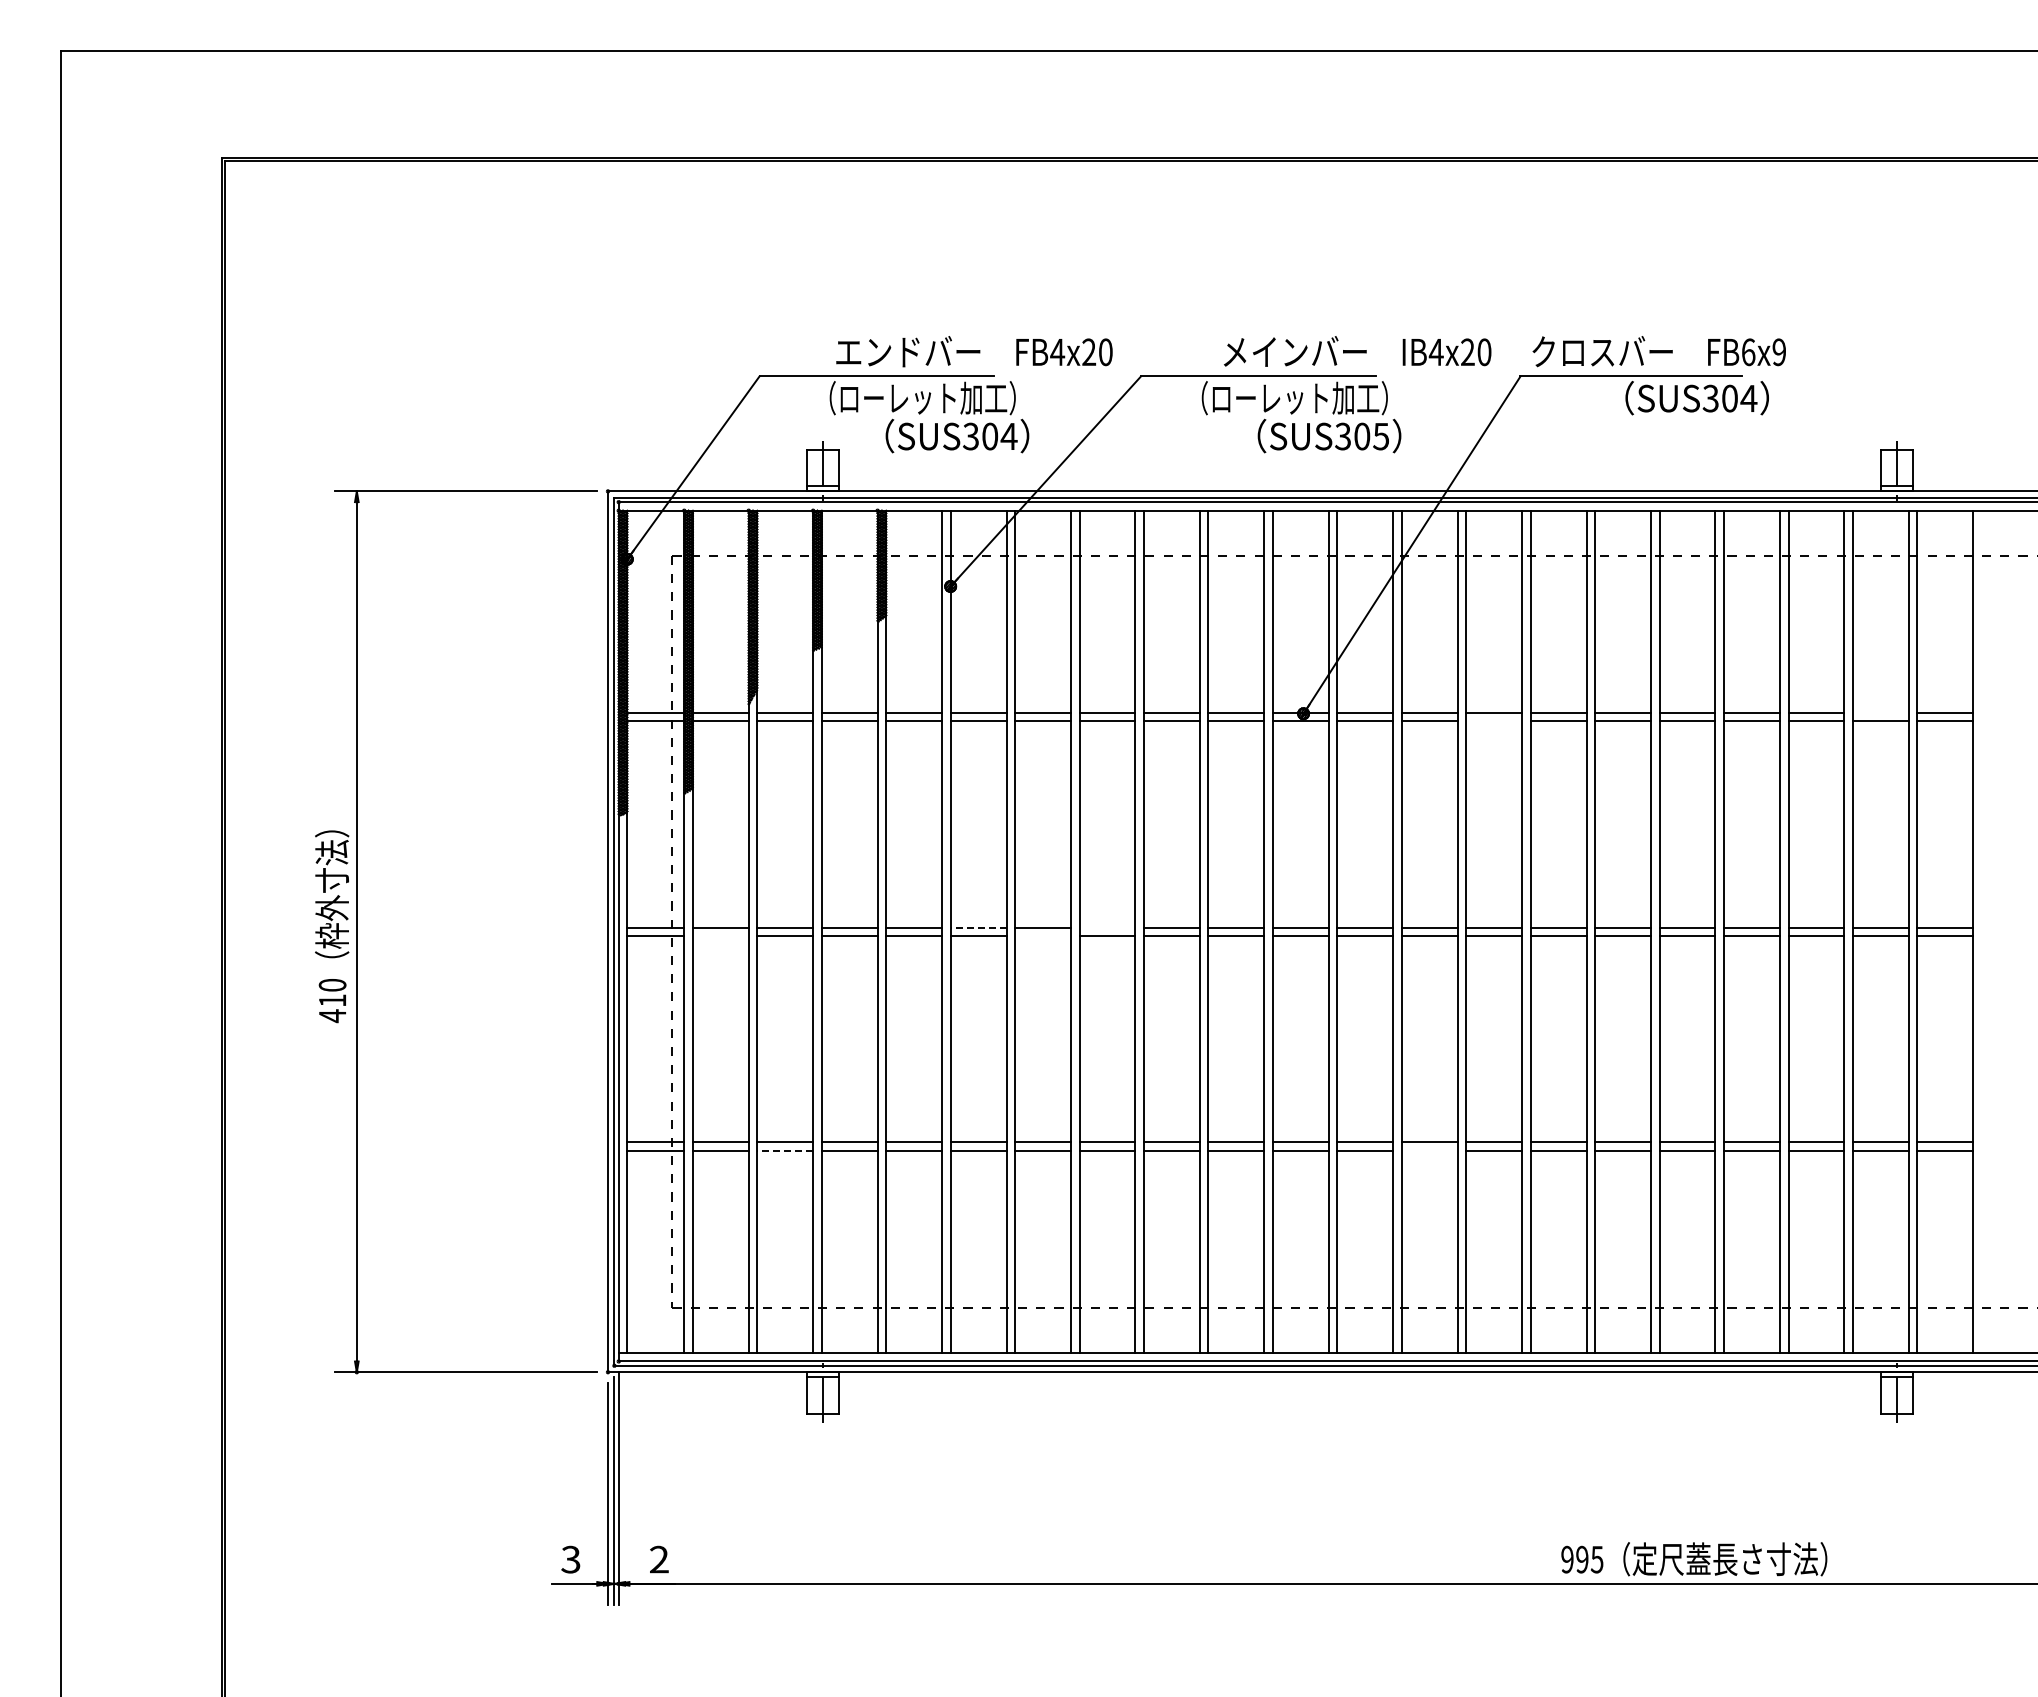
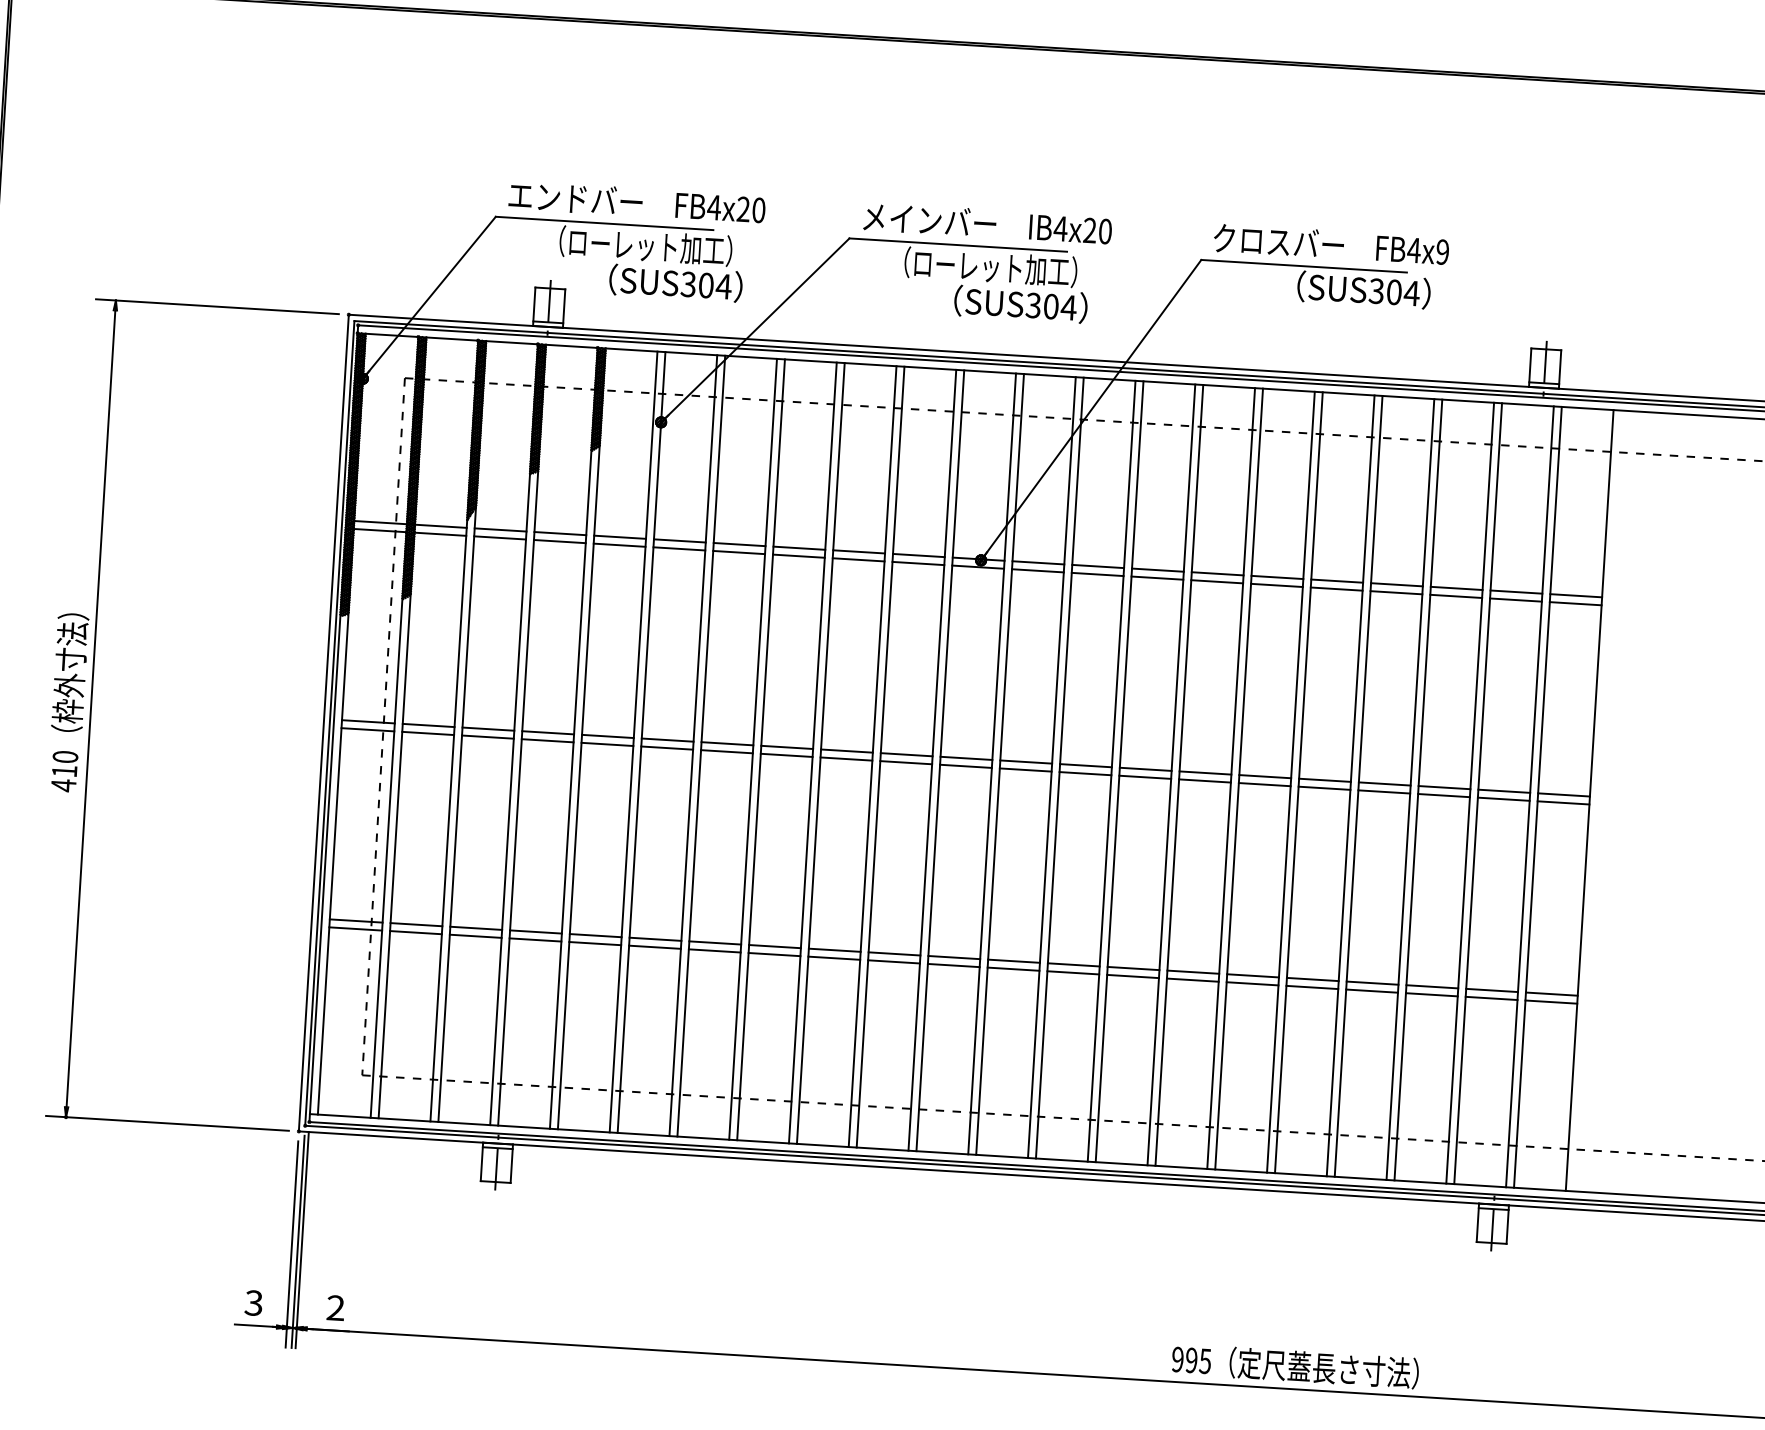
text: (974, 351) -> (637, 202), moved
text: (1357, 351) -> (987, 223), moved
text: (1748, 352) -> (1414, 250), FB6x9 -> FB4x9
text: (1380, 436) -> (1068, 307), SUS305 -> SUS304
line: (1880, 712) -> (1516, 591), added
line: (1494, 721) -> (1157, 578), added
line: (978, 927) -> (667, 740), dashed -> solid
line: (1107, 927) -> (787, 747), added
line: (720, 936) -> (427, 733), added
line: (1042, 936) -> (726, 752), added
line: (785, 1150) -> (476, 935), dashed -> solid
line: (1429, 1150) -> (1073, 972), added

